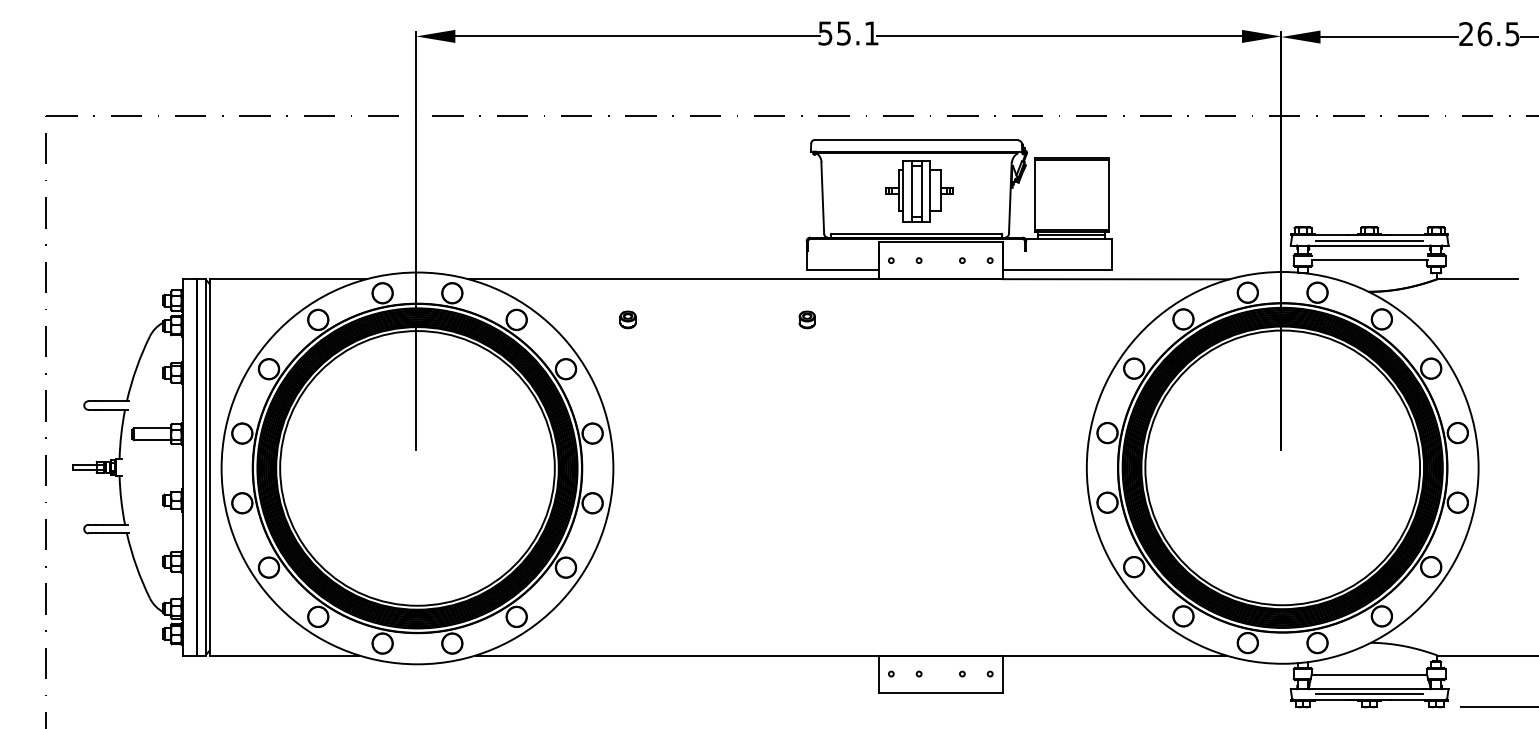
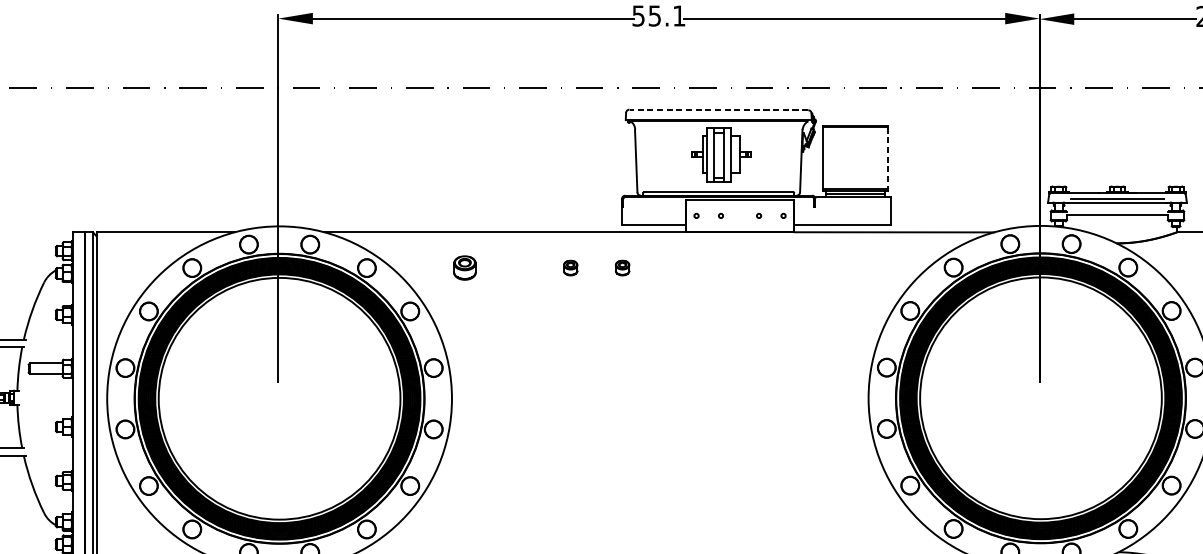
line: (916, 140) -> (718, 110), solid -> dashed
line: (1108, 195) -> (887, 158), solid -> dashed
part: (627, 319) -> (464, 267), size x1.6
part: (747, 319) -> (569, 267), added

